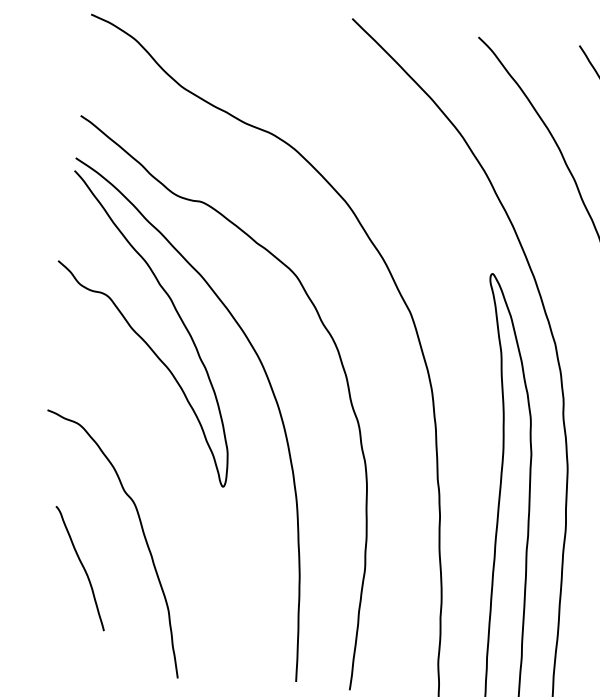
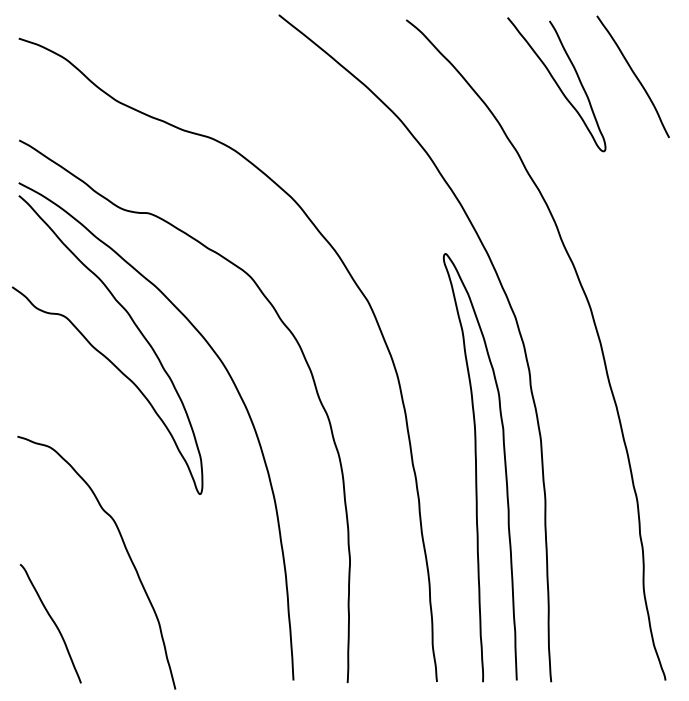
curve: (82, 566) -> (52, 621), moved

